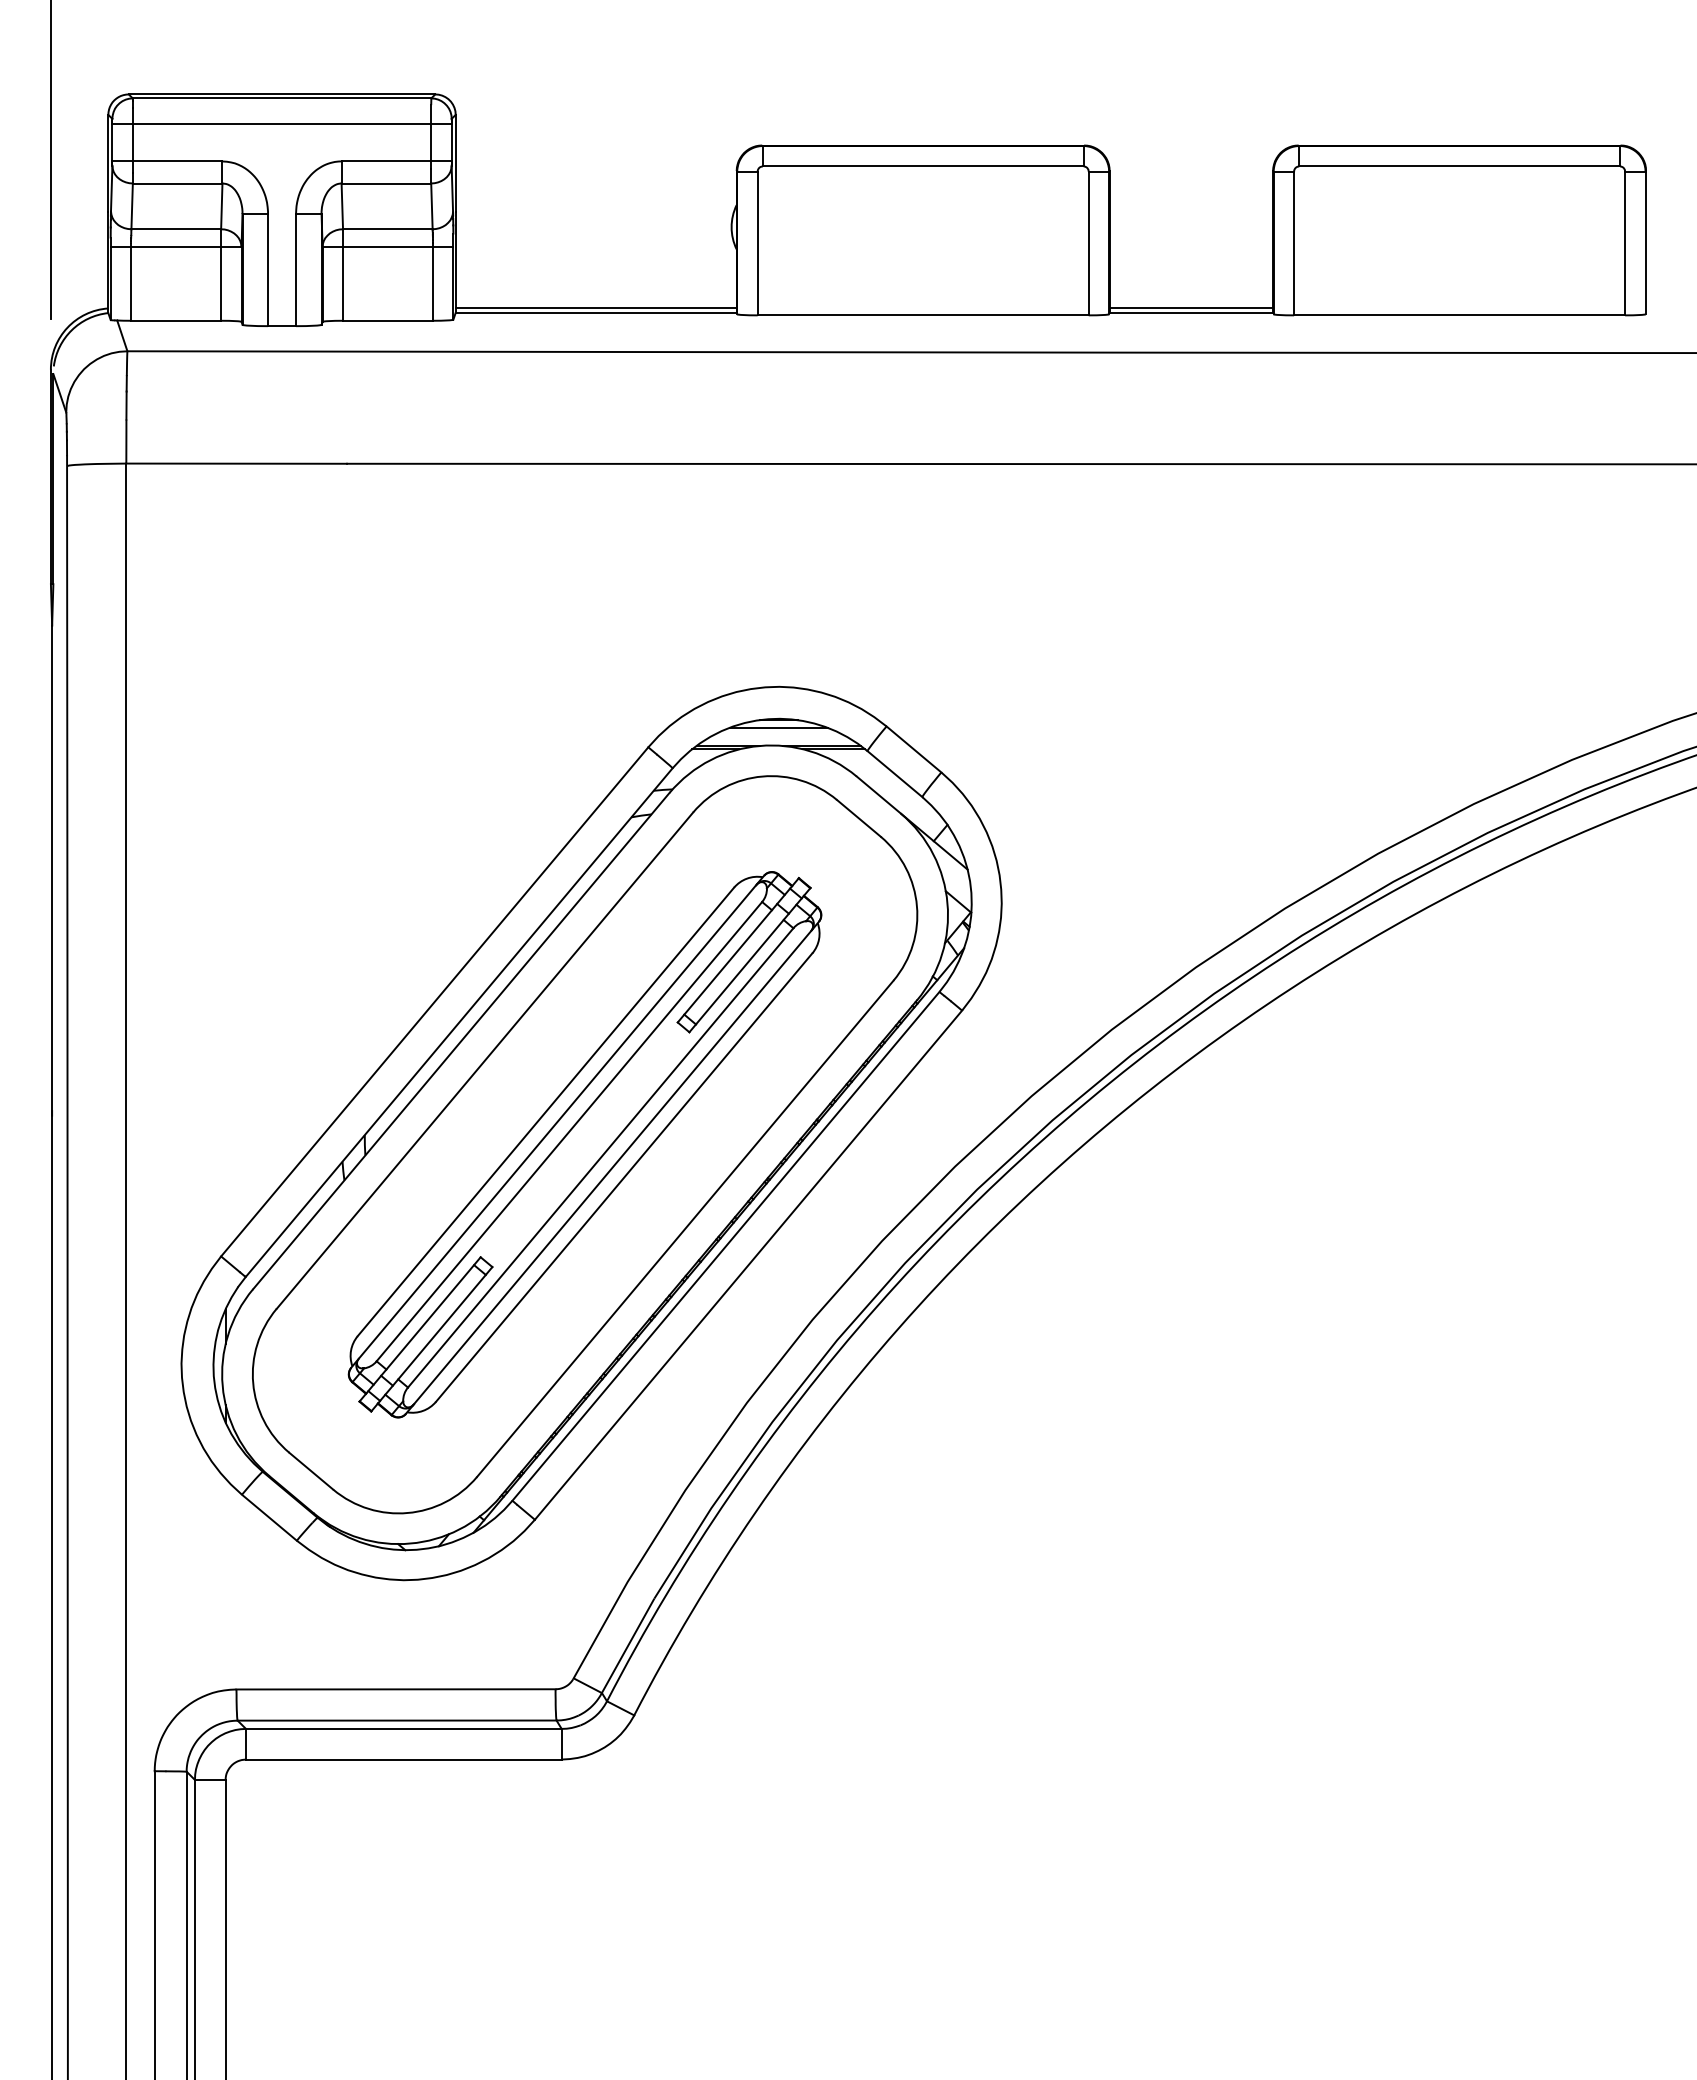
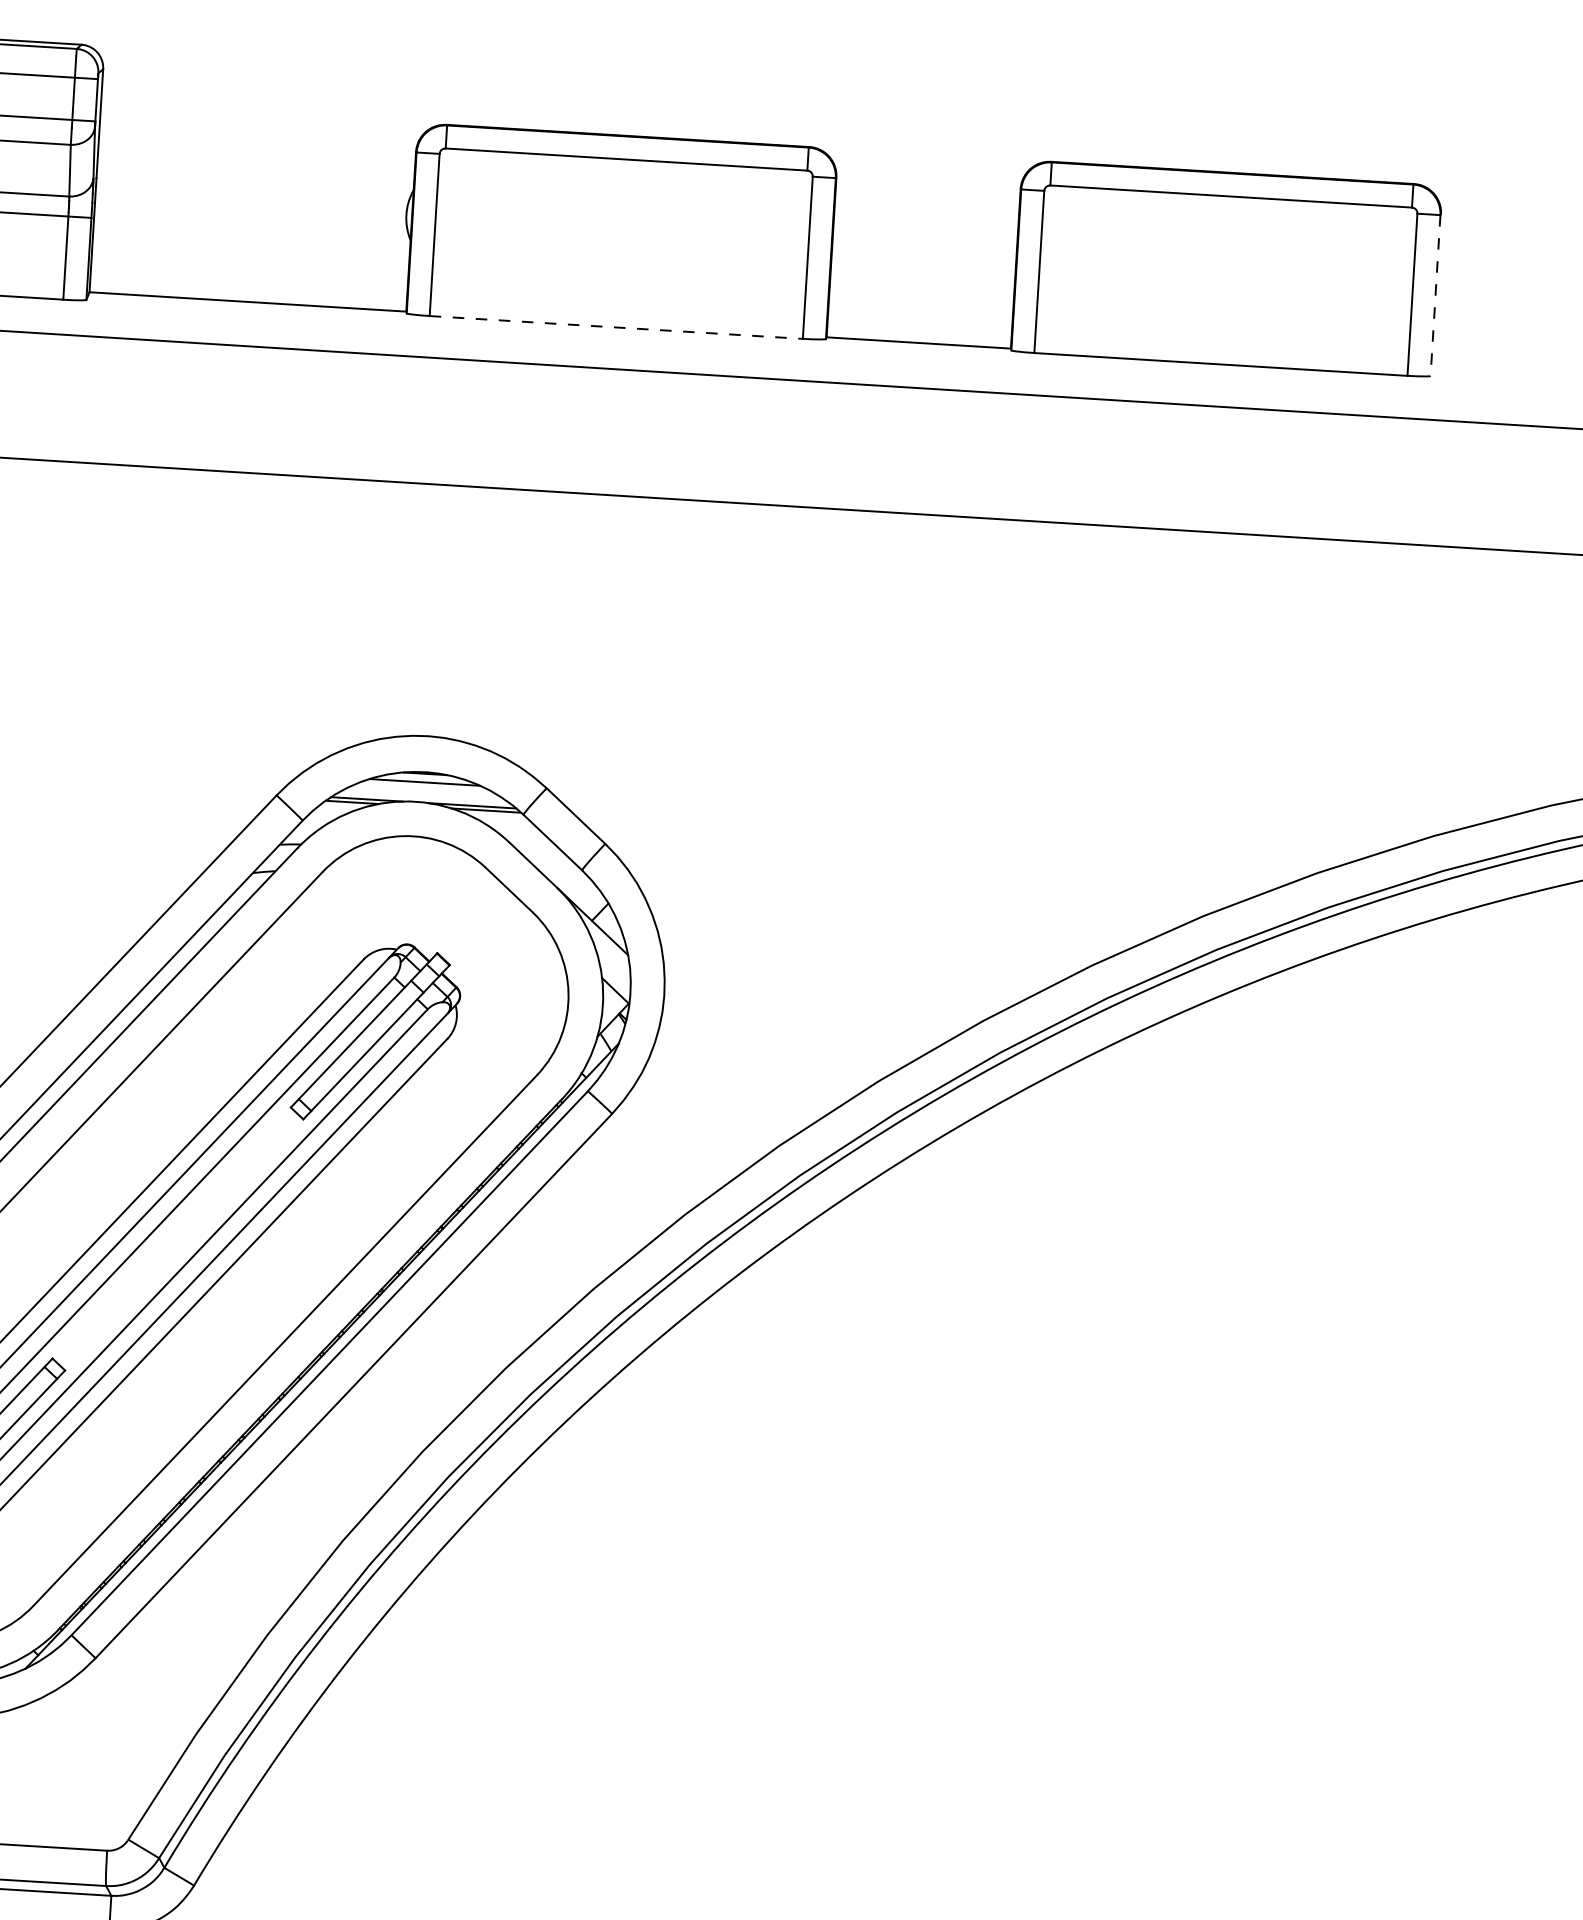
line: (1645, 243) -> (1435, 296), solid -> dashed
line: (595, 308) -> (247, 297), removed
line: (1191, 308) -> (919, 338), removed
line: (923, 315) -> (616, 327), solid -> dashed

